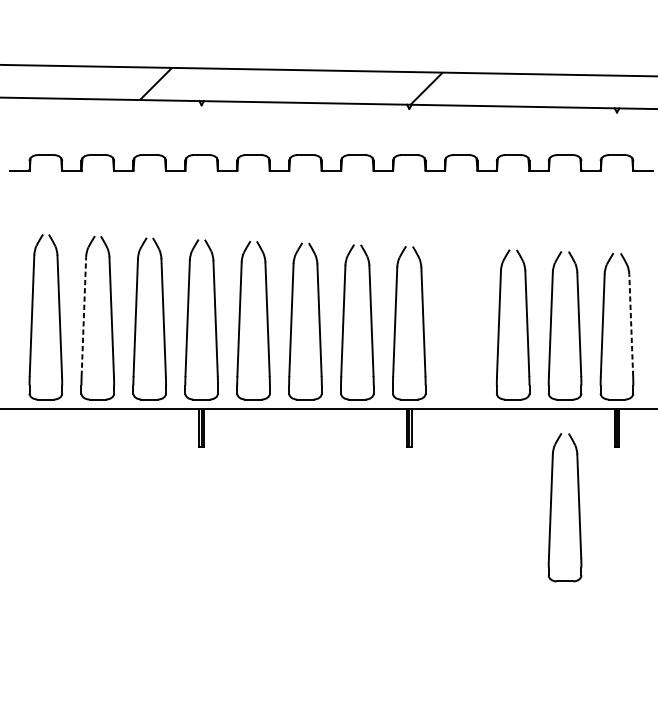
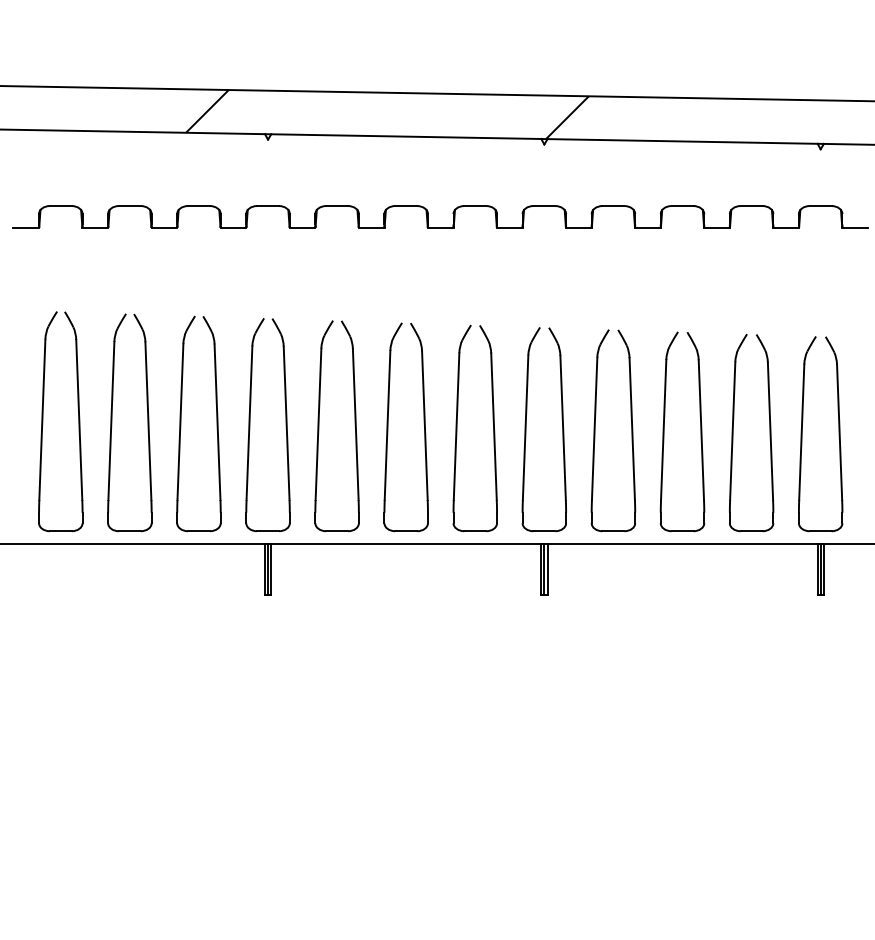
line: (83, 316) -> (111, 420), dashed -> solid
part: (447, 323) -> (595, 430), added
line: (631, 325) -> (839, 432), dashed -> solid
part: (551, 507) -> (733, 675), removed

